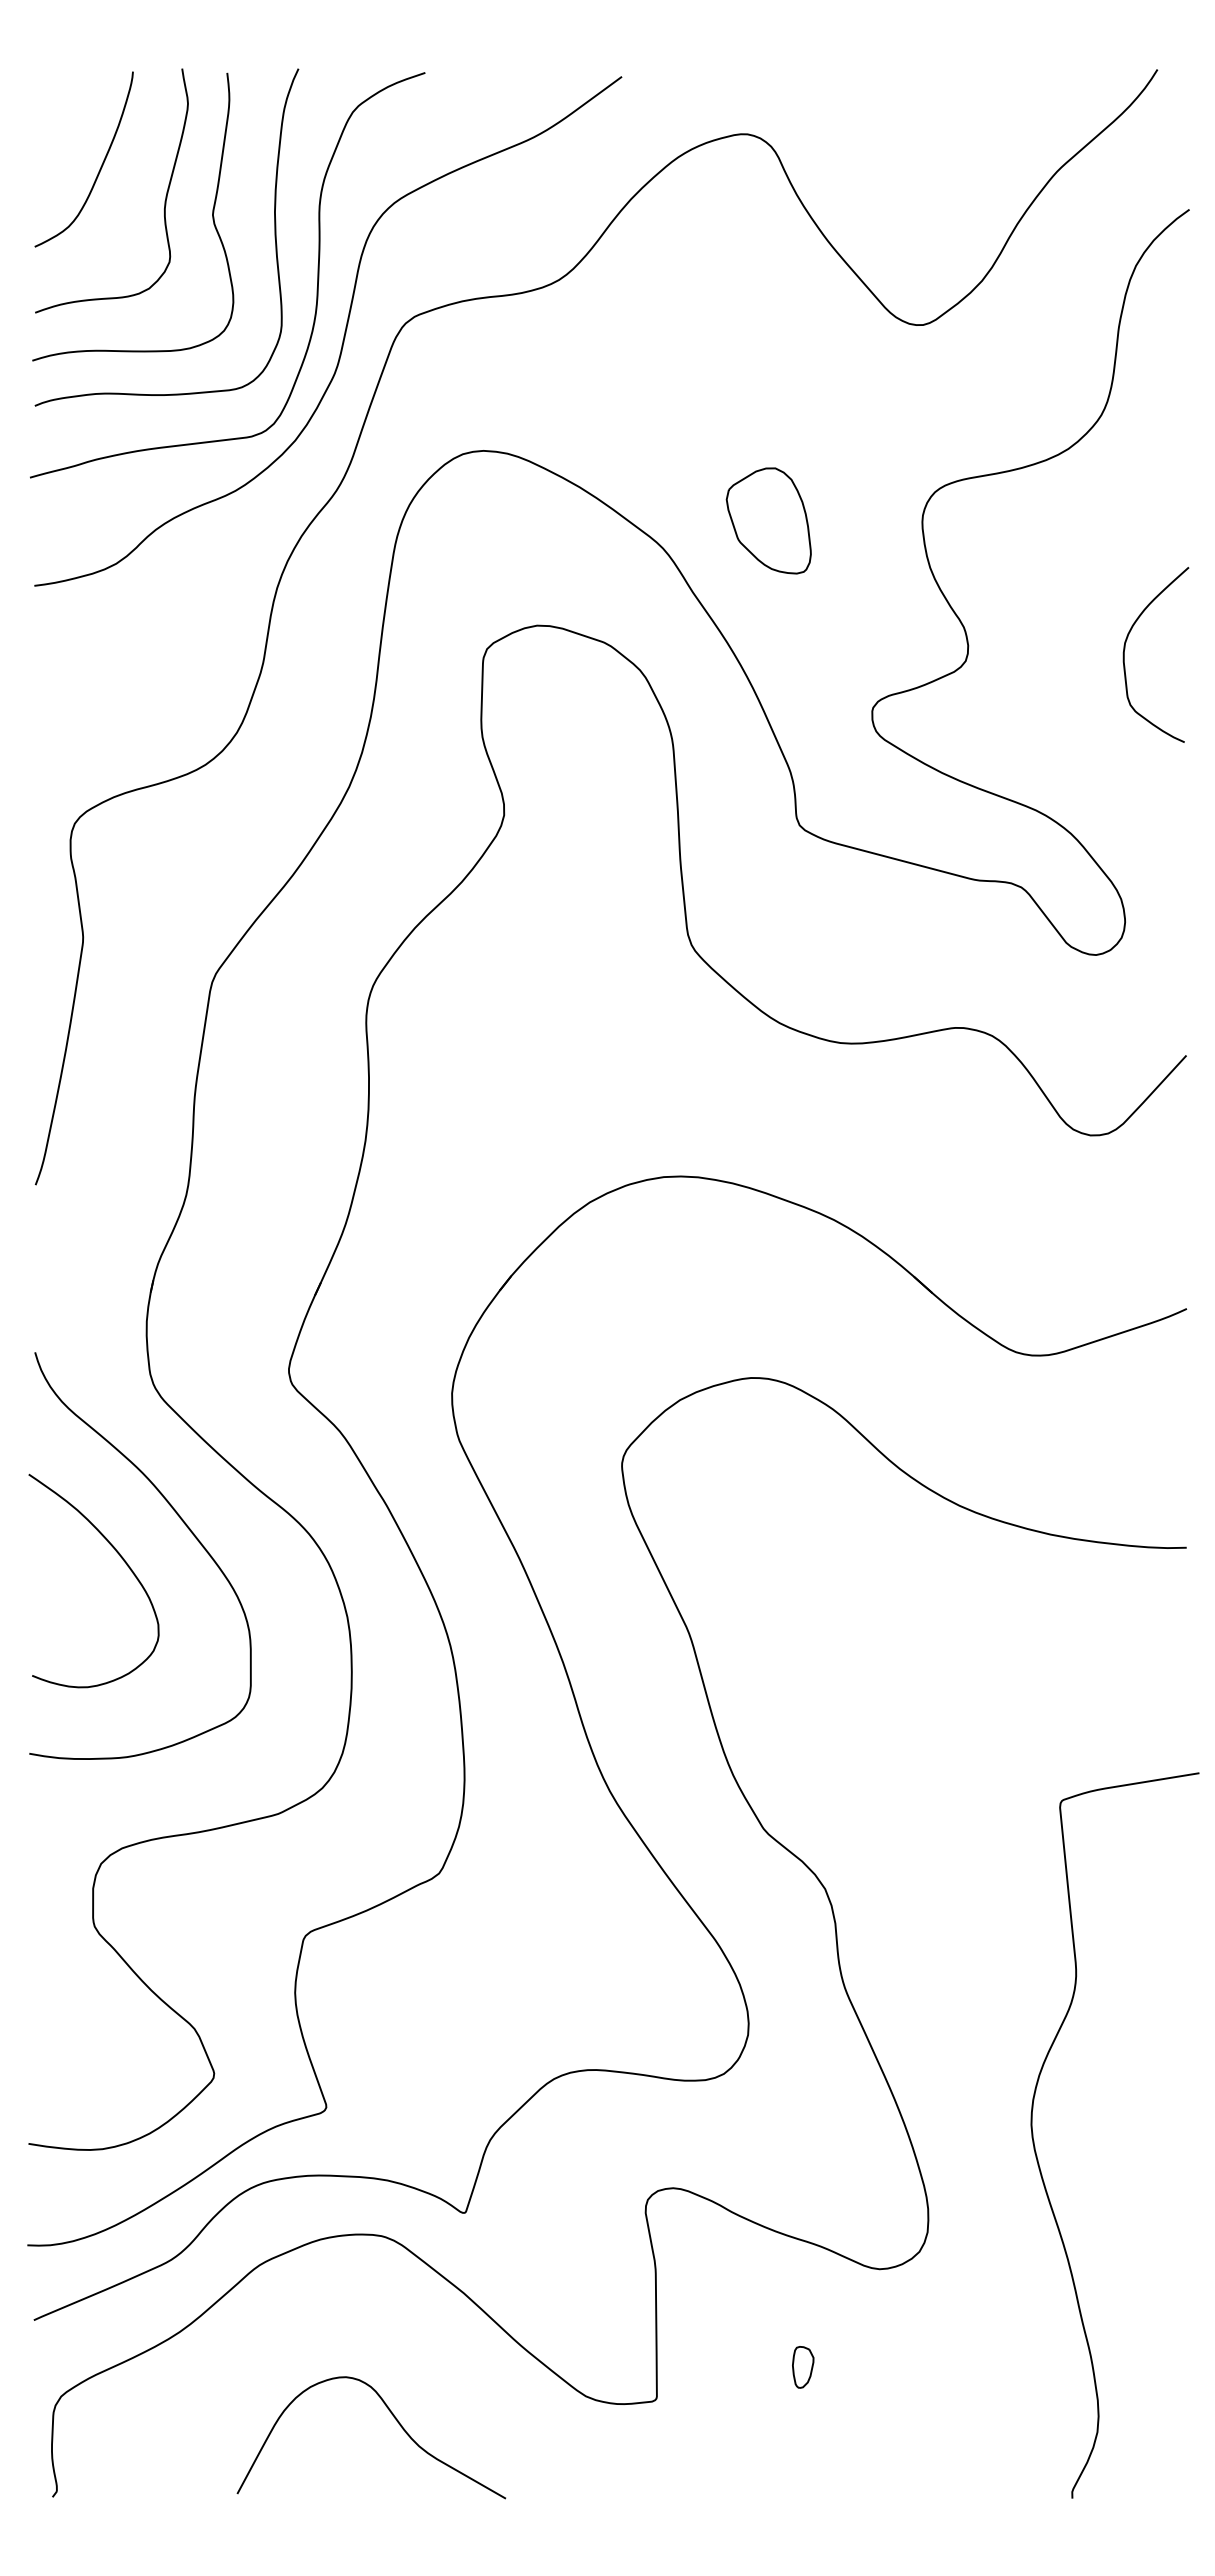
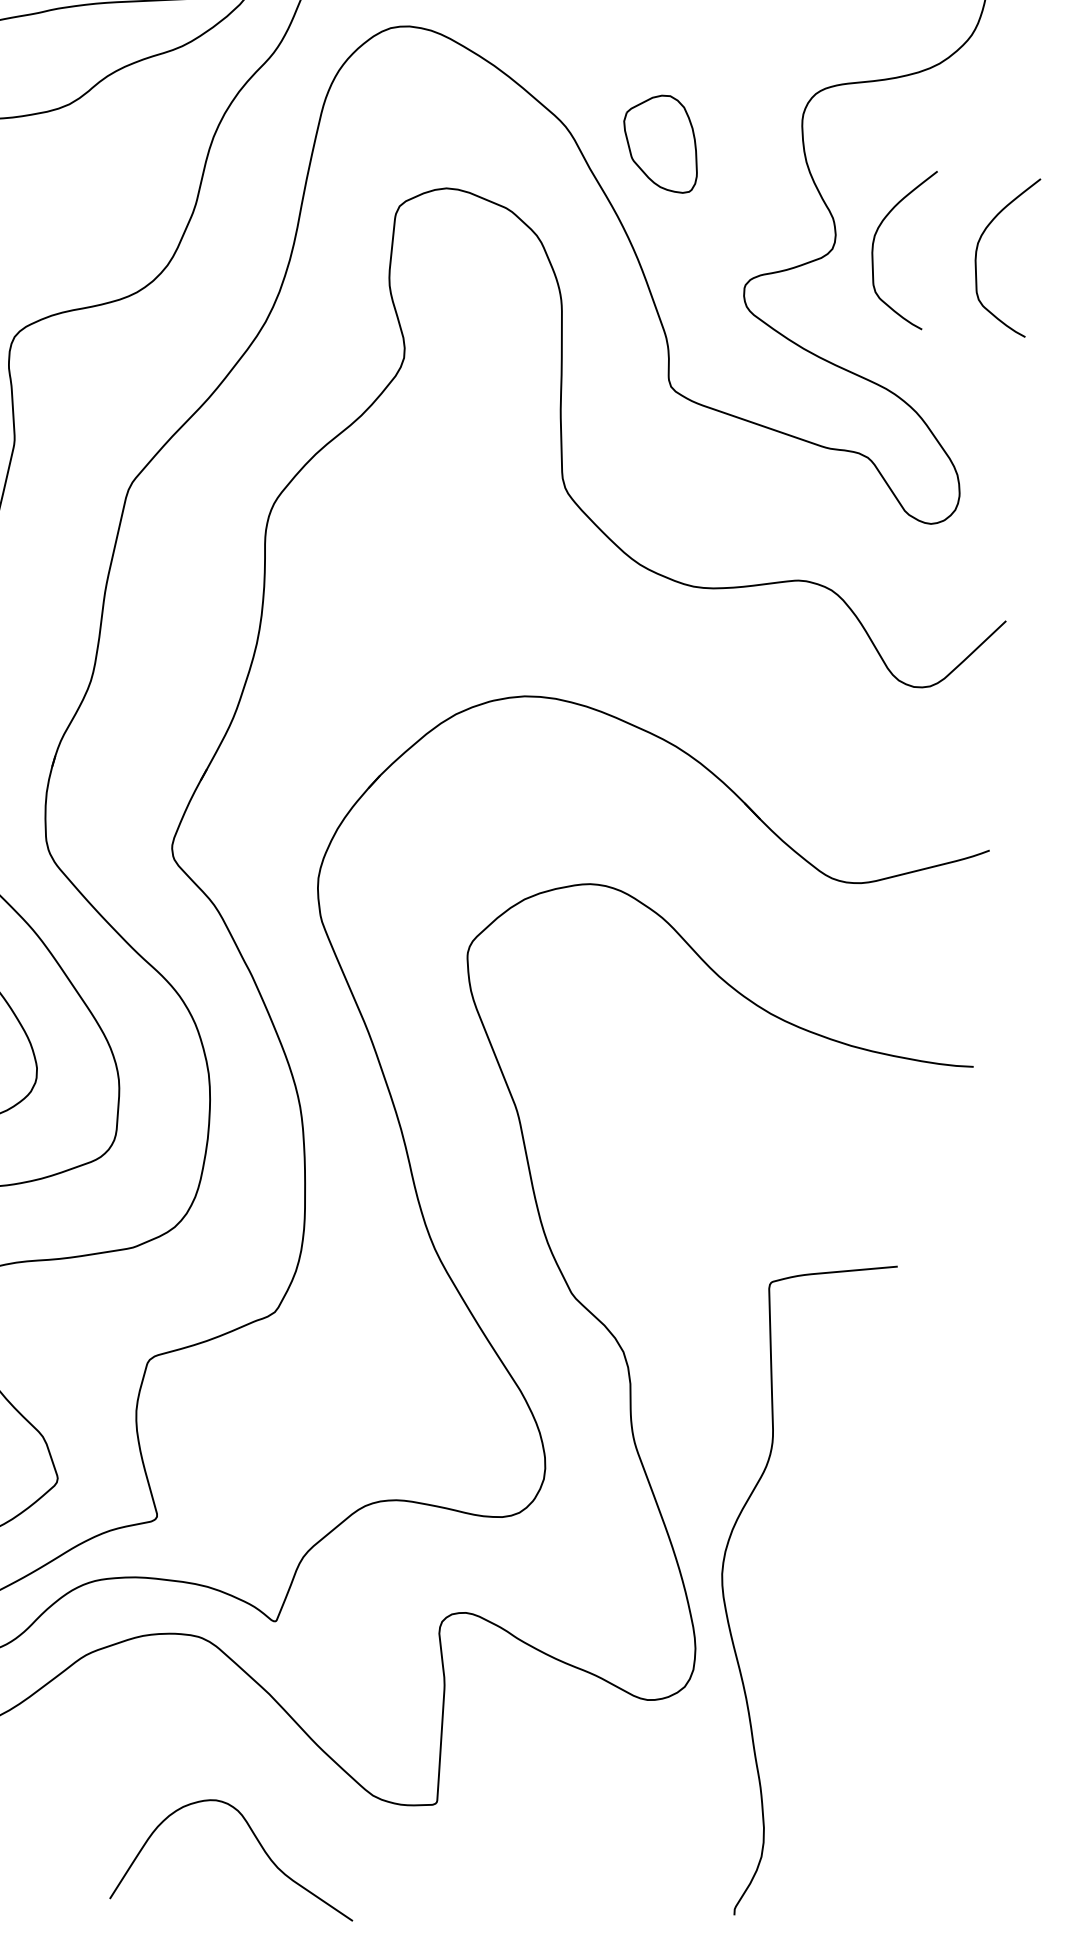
part: (768, 520) -> (660, 142), moved
curve: (1011, 649) -> (874, 241), added
curve: (1037, 2155) -> (725, 1602), moved
part: (803, 2367) -> (572, 1783), removed
curve: (393, 2417) -> (256, 1840), moved

